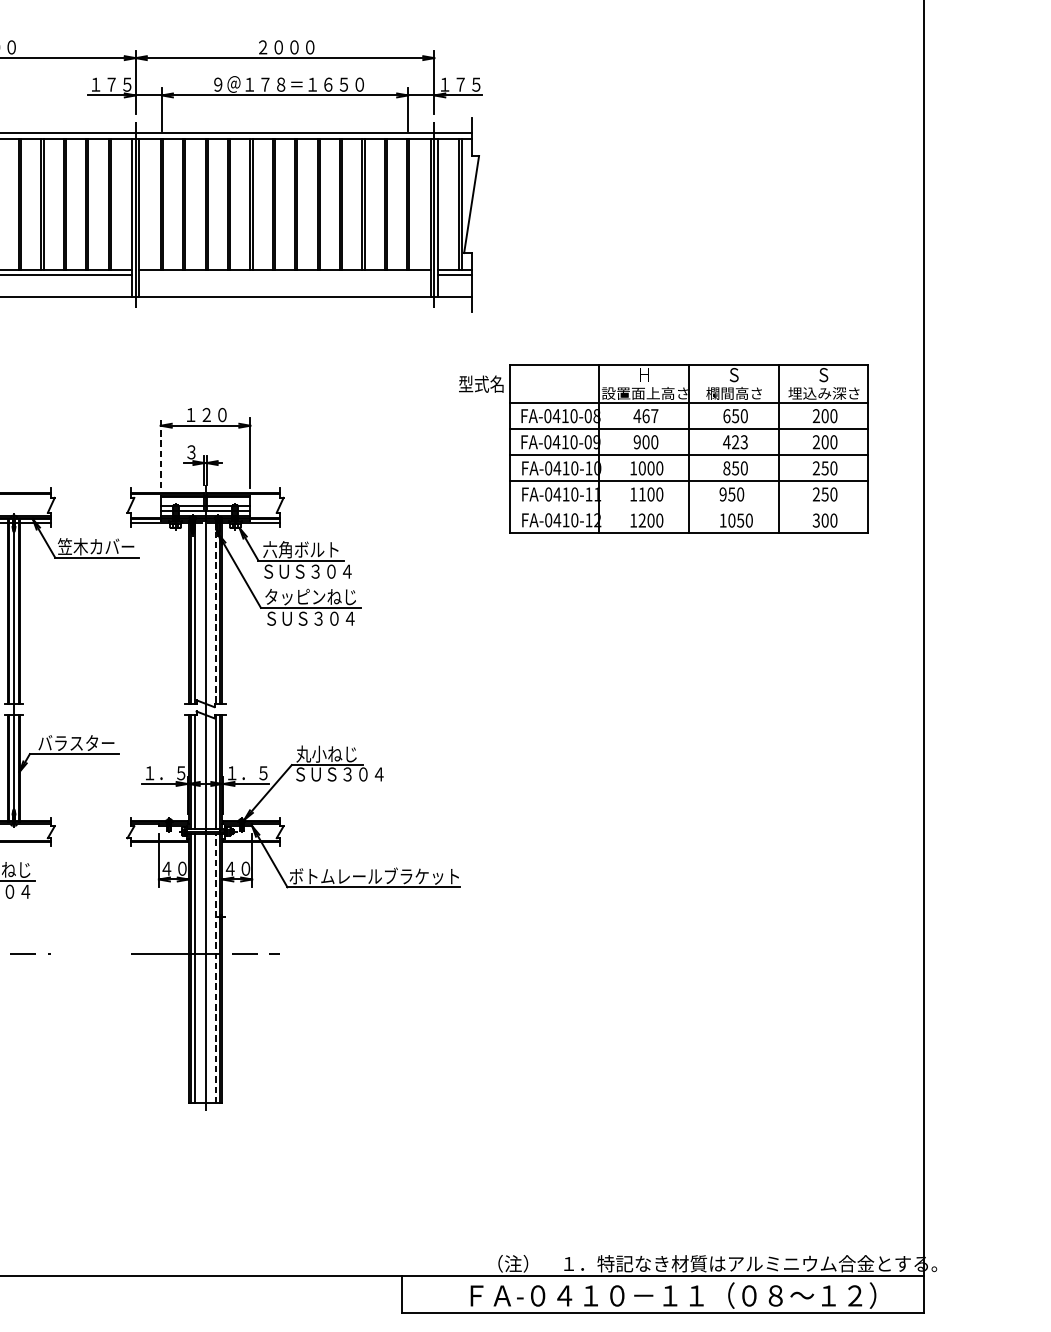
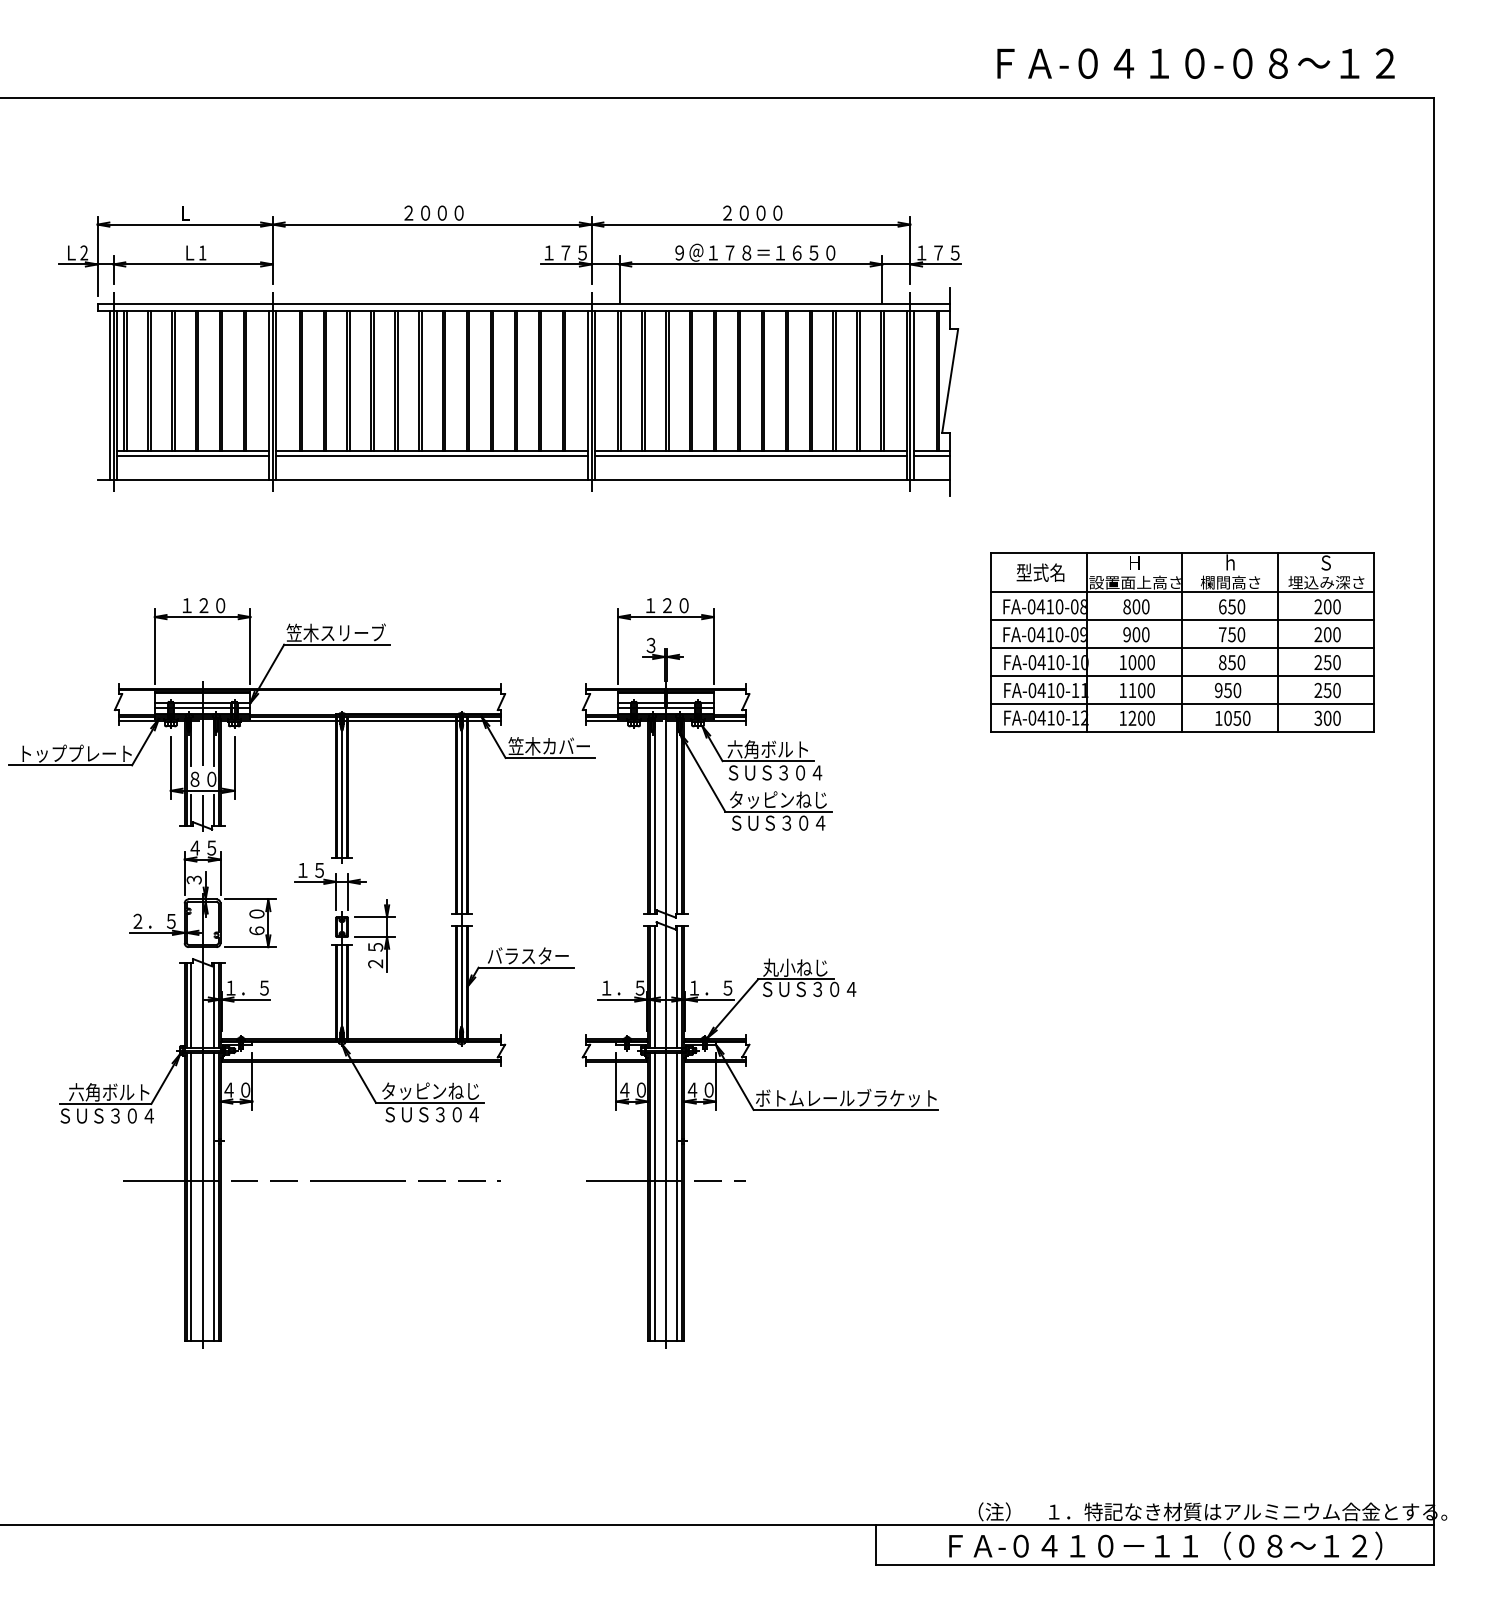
line: (284, 274) -> (750, 455), added
text: (734, 374) -> (1230, 562), Ｓ -> ｈ
text: (481, 383) -> (1040, 572), moved
text: (645, 415) -> (1135, 606), 467 -> 800
text: (735, 442) -> (1231, 634), 423 -> 750
line: (160, 452) -> (618, 645), dashed -> solid
line: (689, 506) -> (1182, 703), added
line: (216, 613) -> (677, 817), dashed -> solid
line: (216, 968) -> (677, 1196), dashed -> solid

